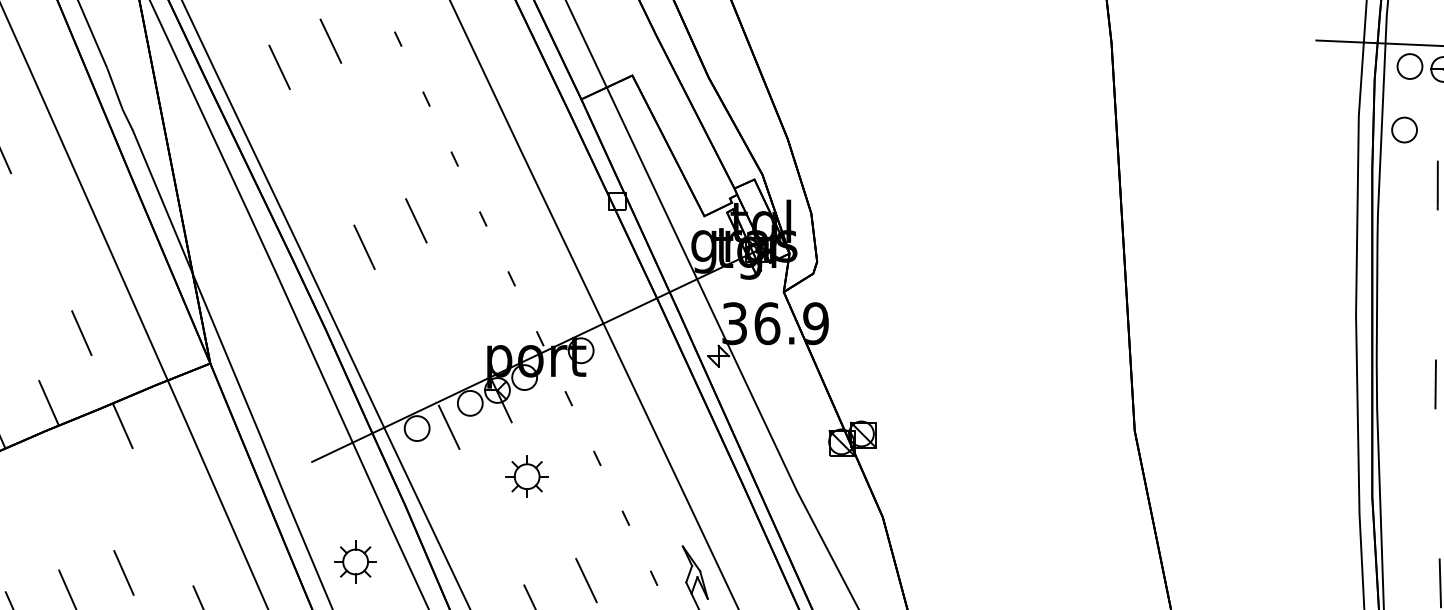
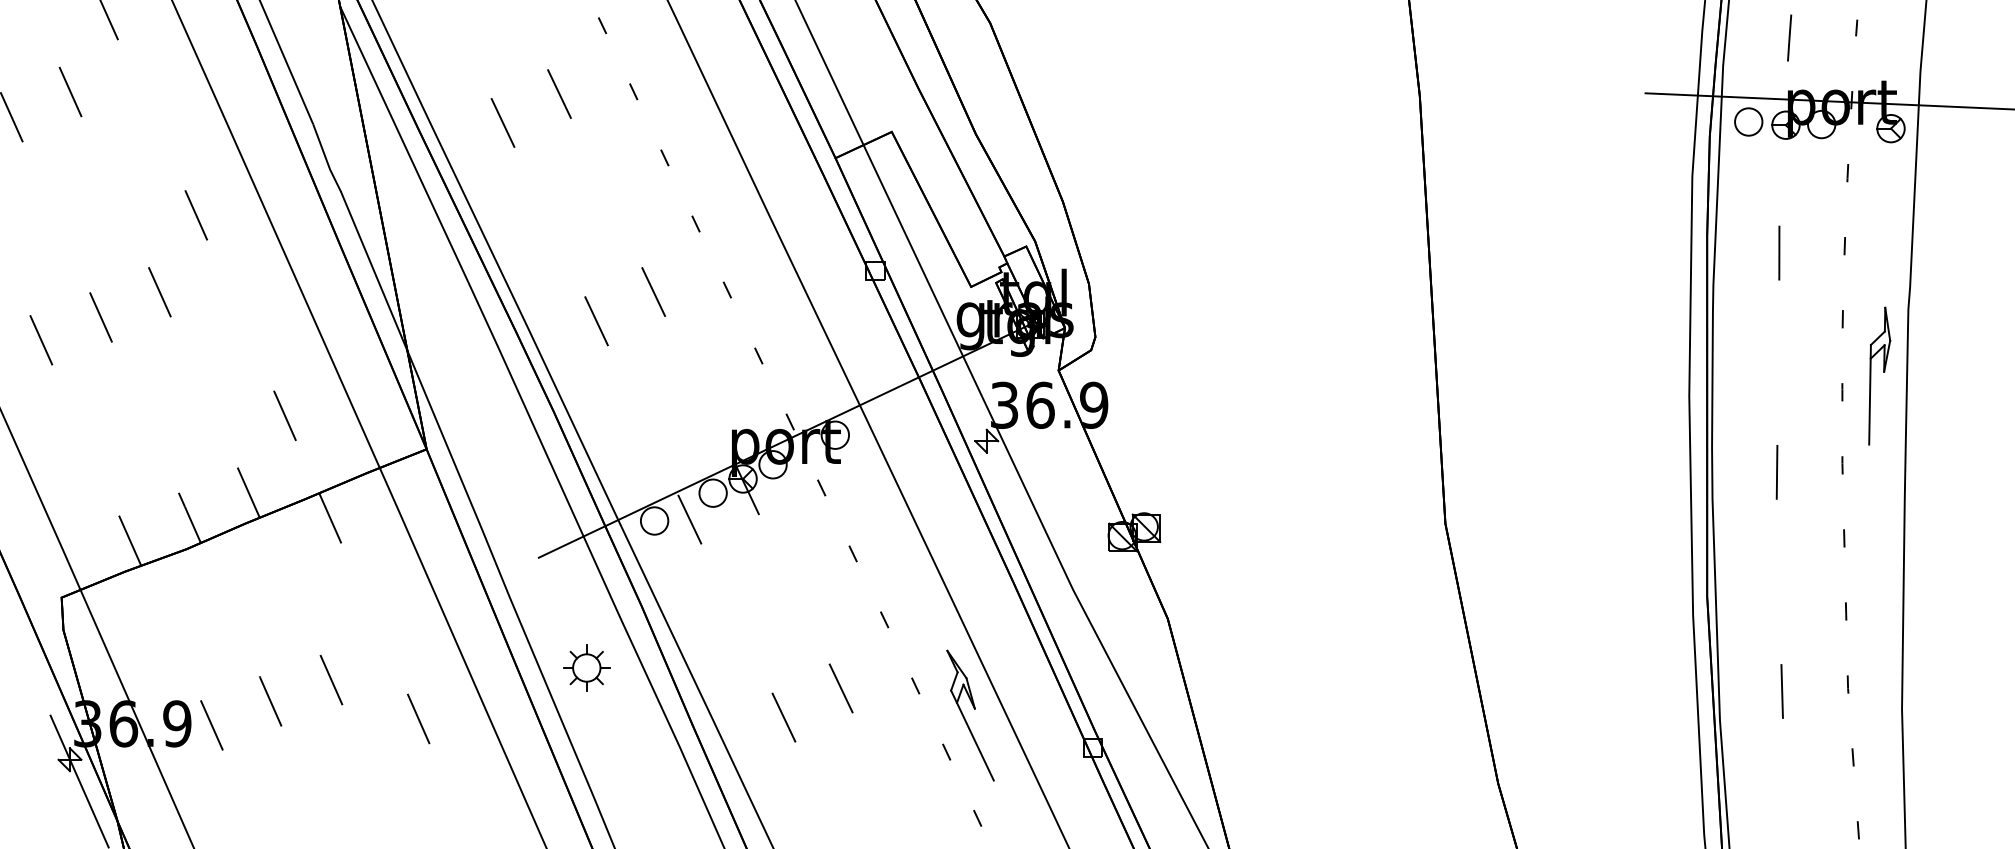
part: (1404, 129) -> (1742, 191), removed
part: (526, 476) -> (775, 573), removed

